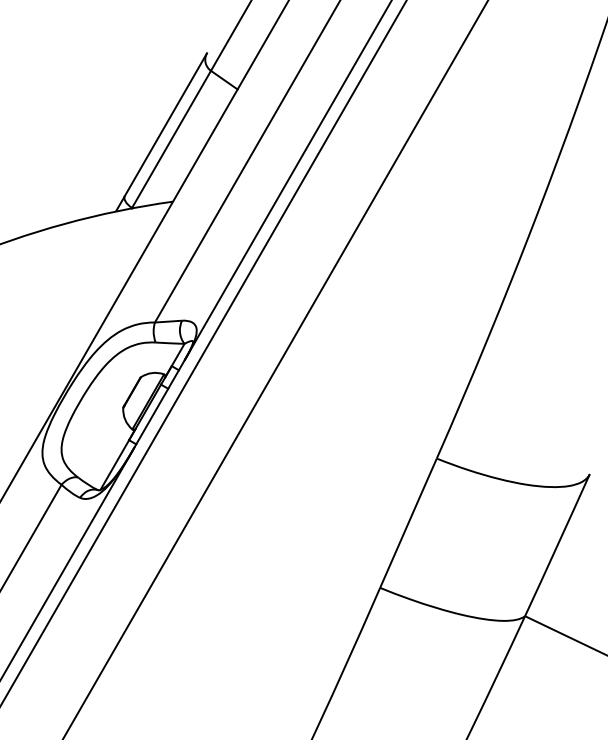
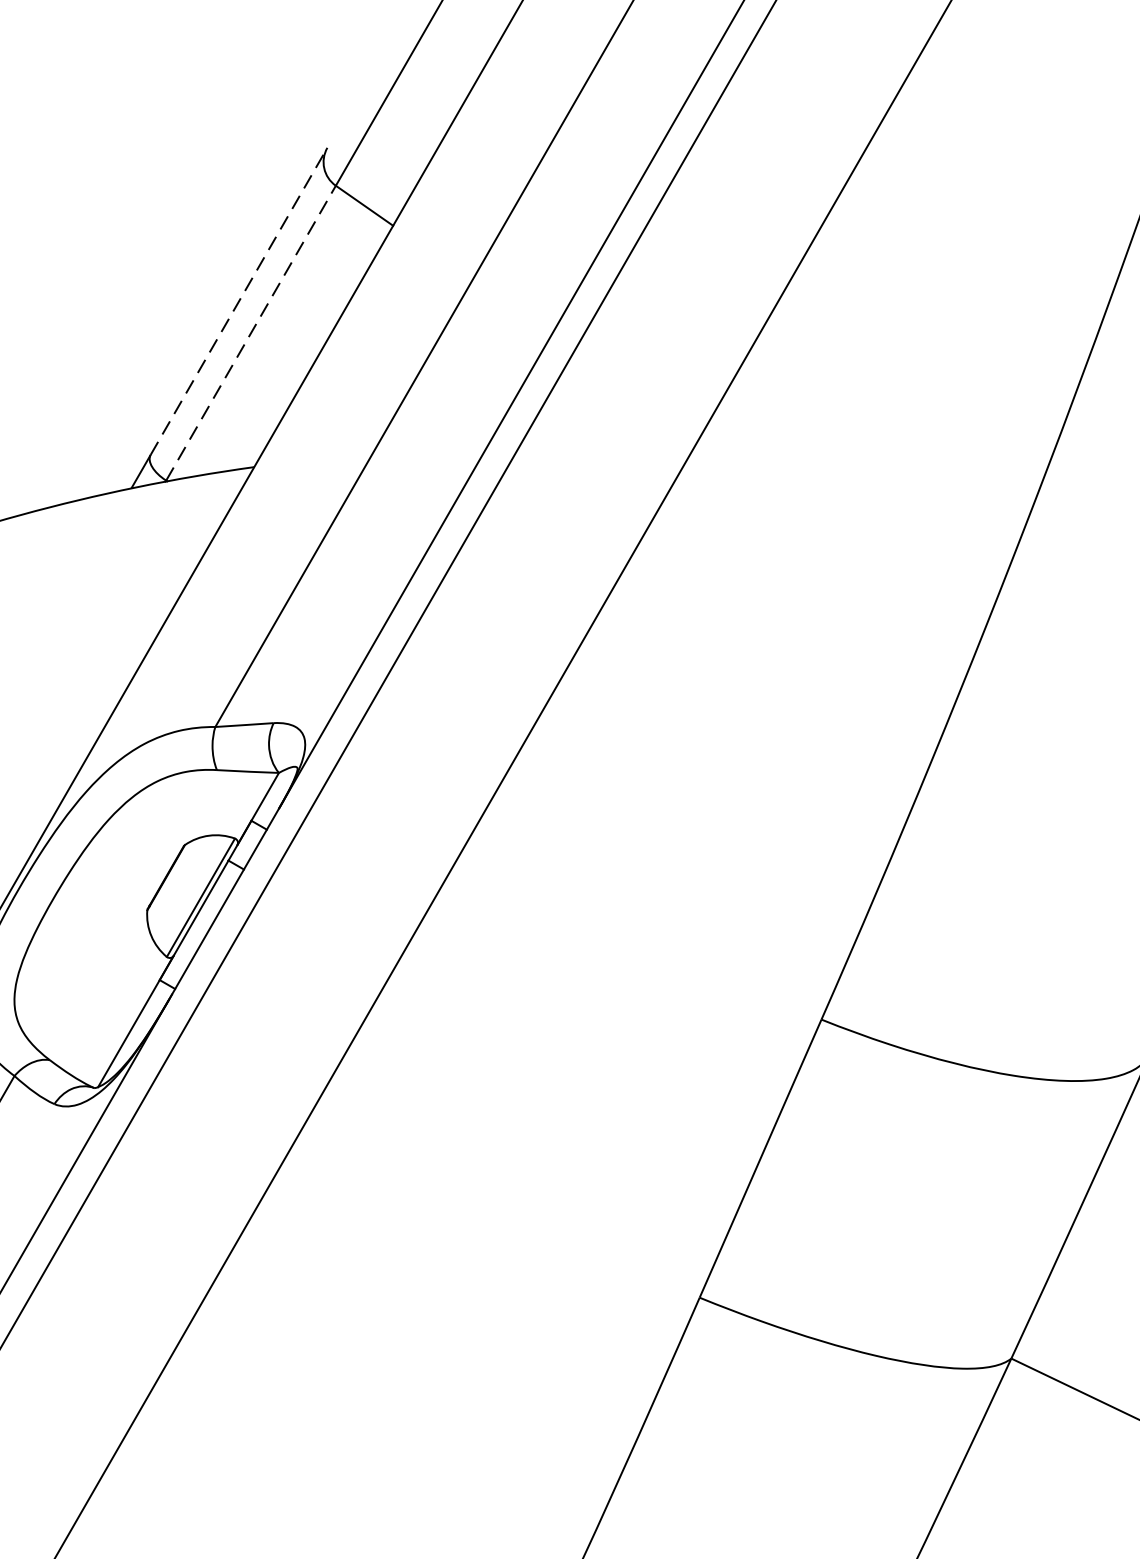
line: (166, 124) -> (240, 301), solid -> dashed
line: (171, 138) -> (250, 331), solid -> dashed

